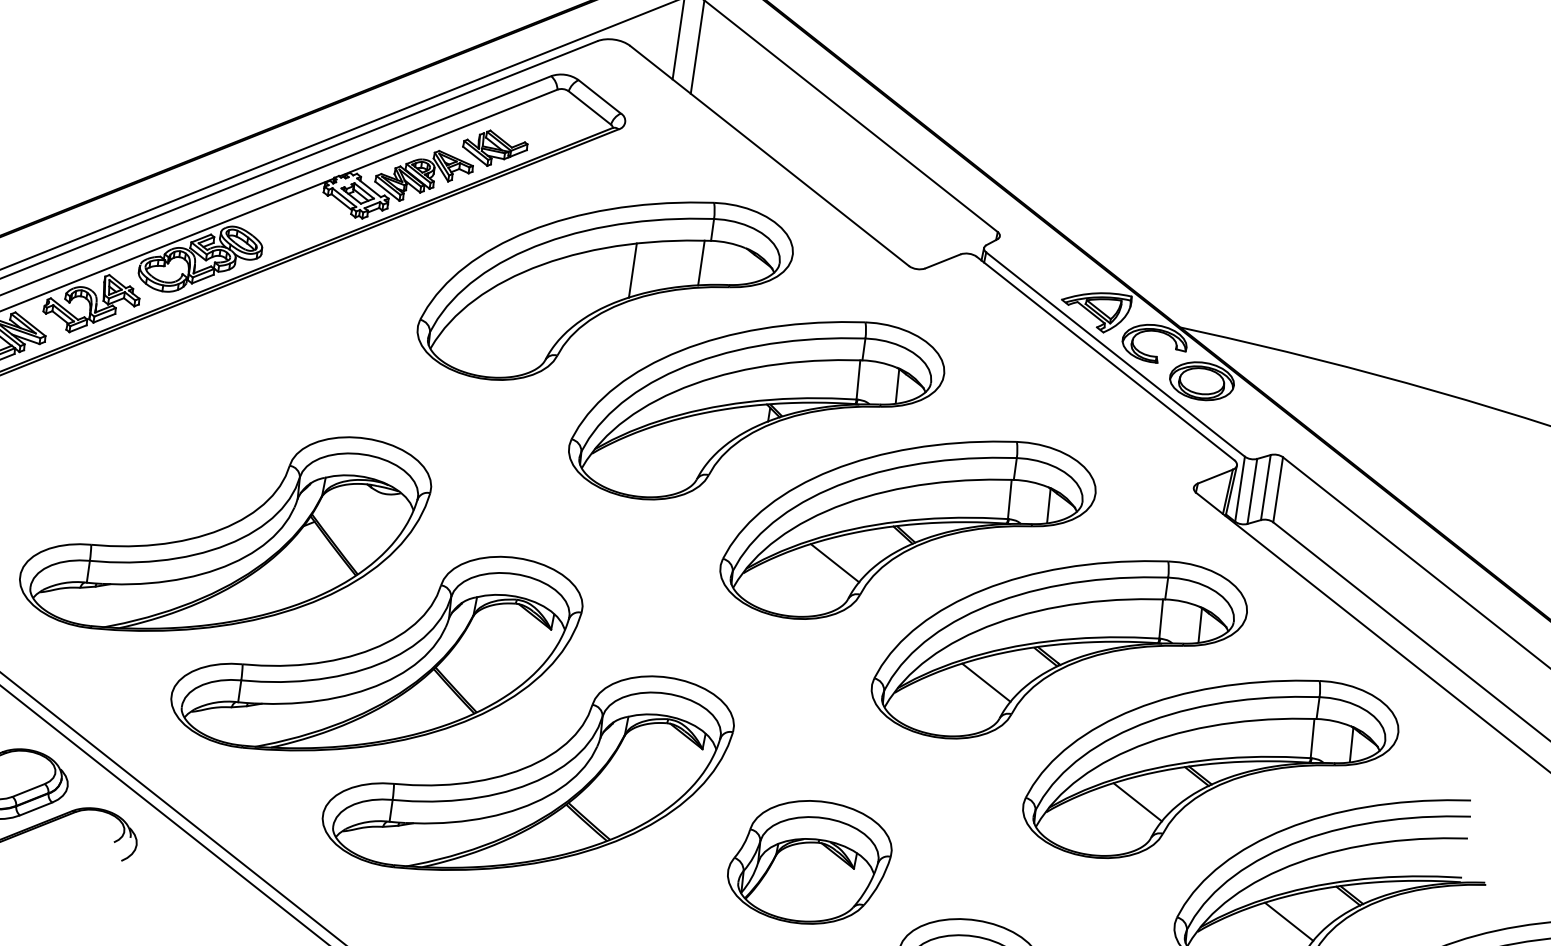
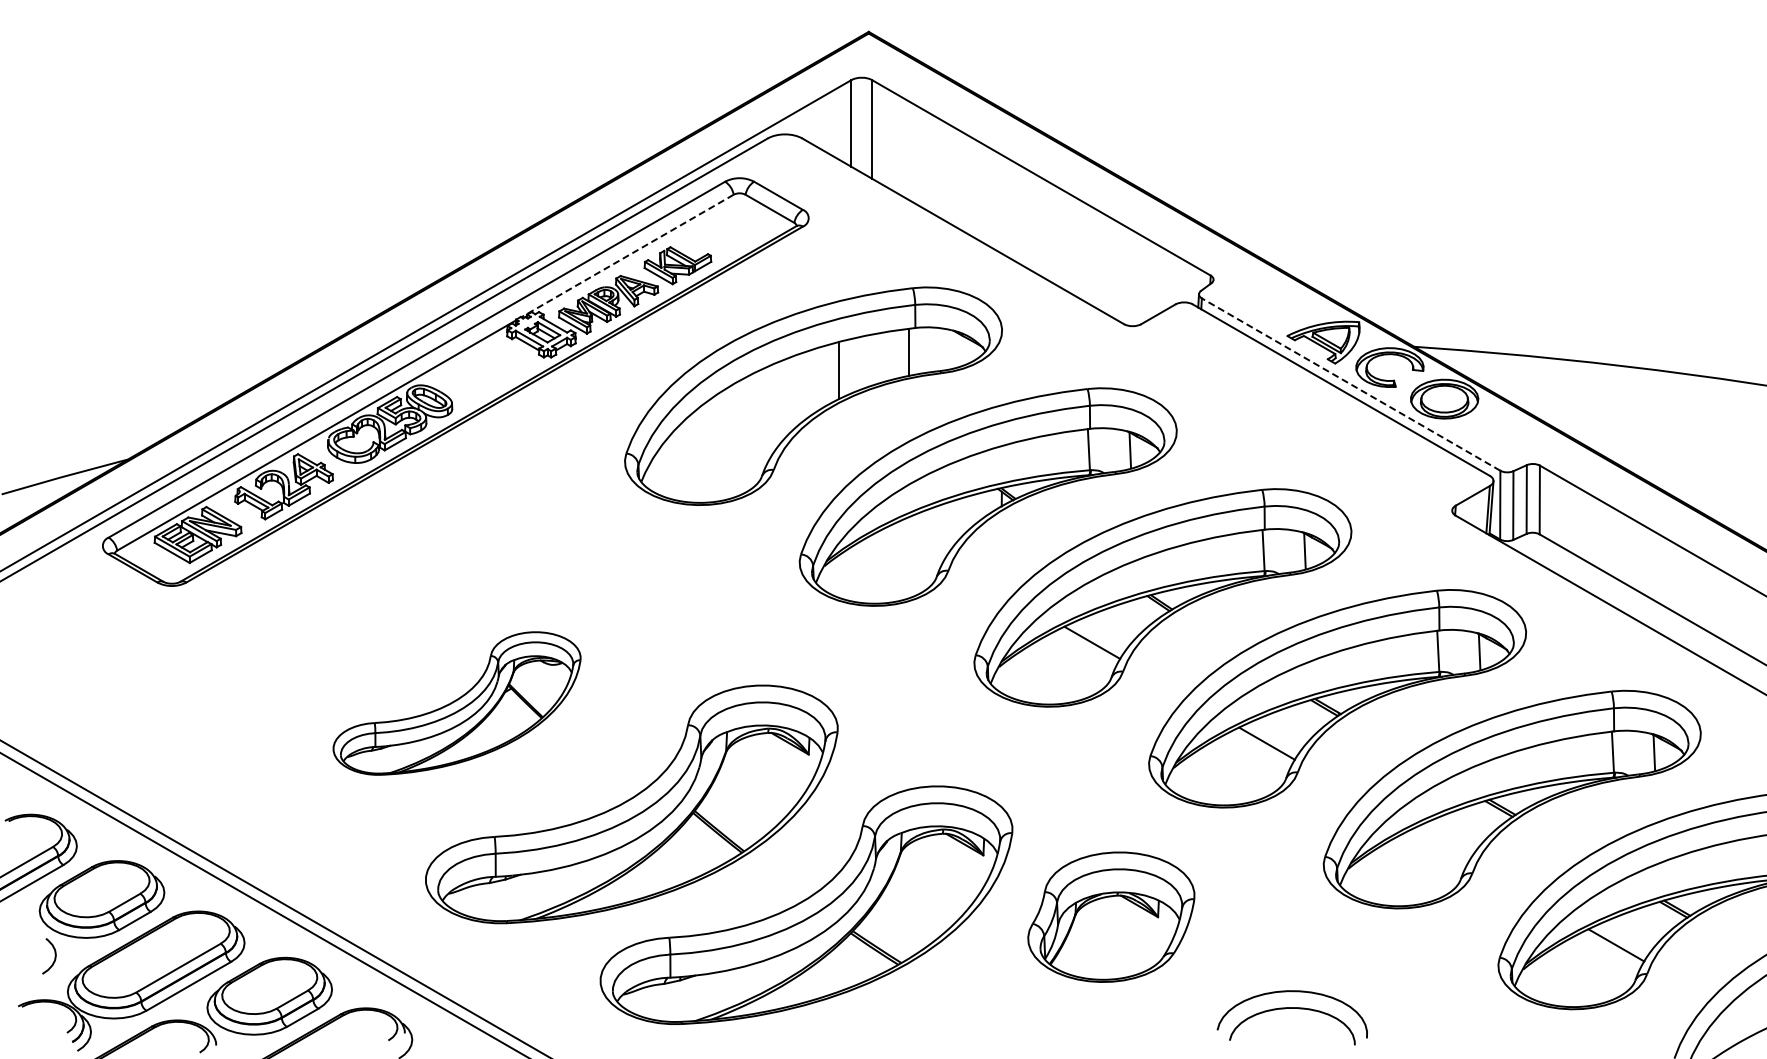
line: (448, 133) -> (627, 256), solid -> dashed
line: (1114, 354) -> (1350, 384), solid -> dashed
part: (224, 532) -> (456, 703), size x0.6
line: (1137, 802) -> (1441, 844), removed
part: (809, 861) -> (1111, 916), moved

